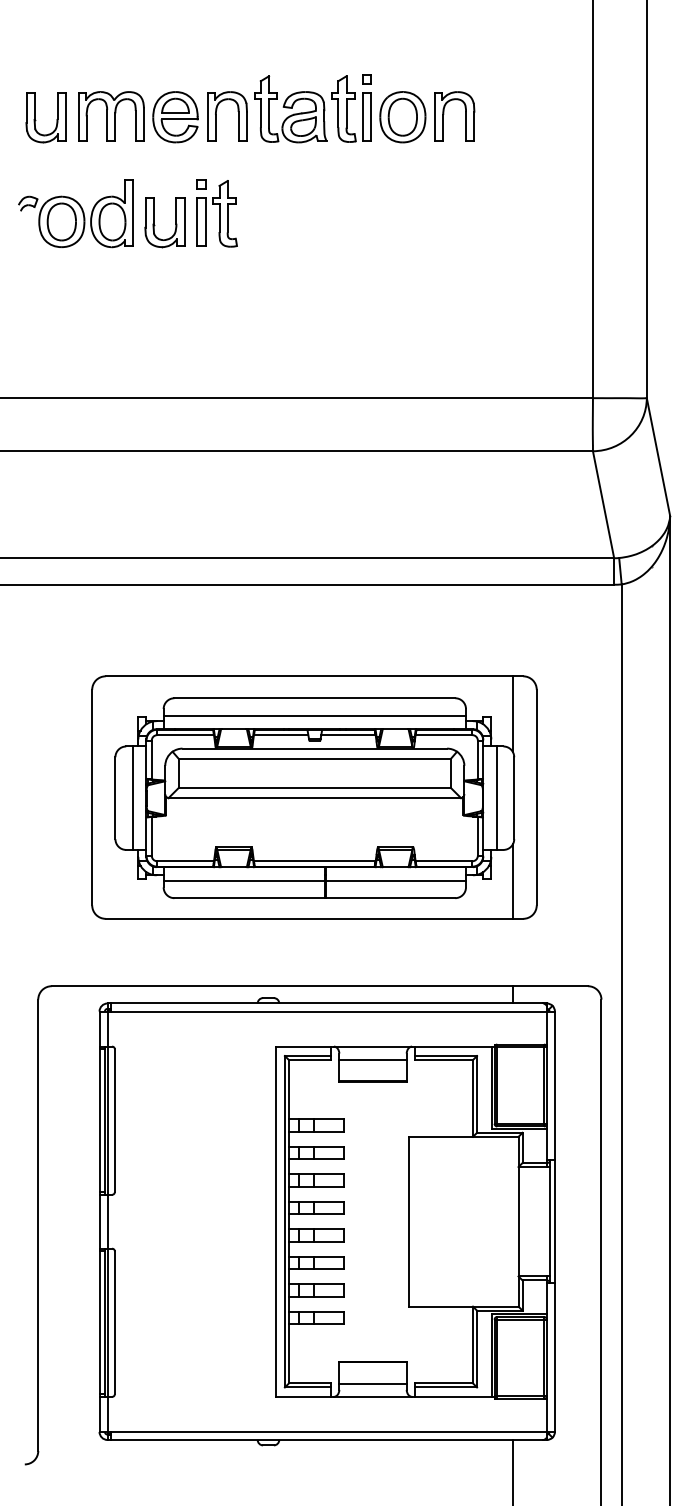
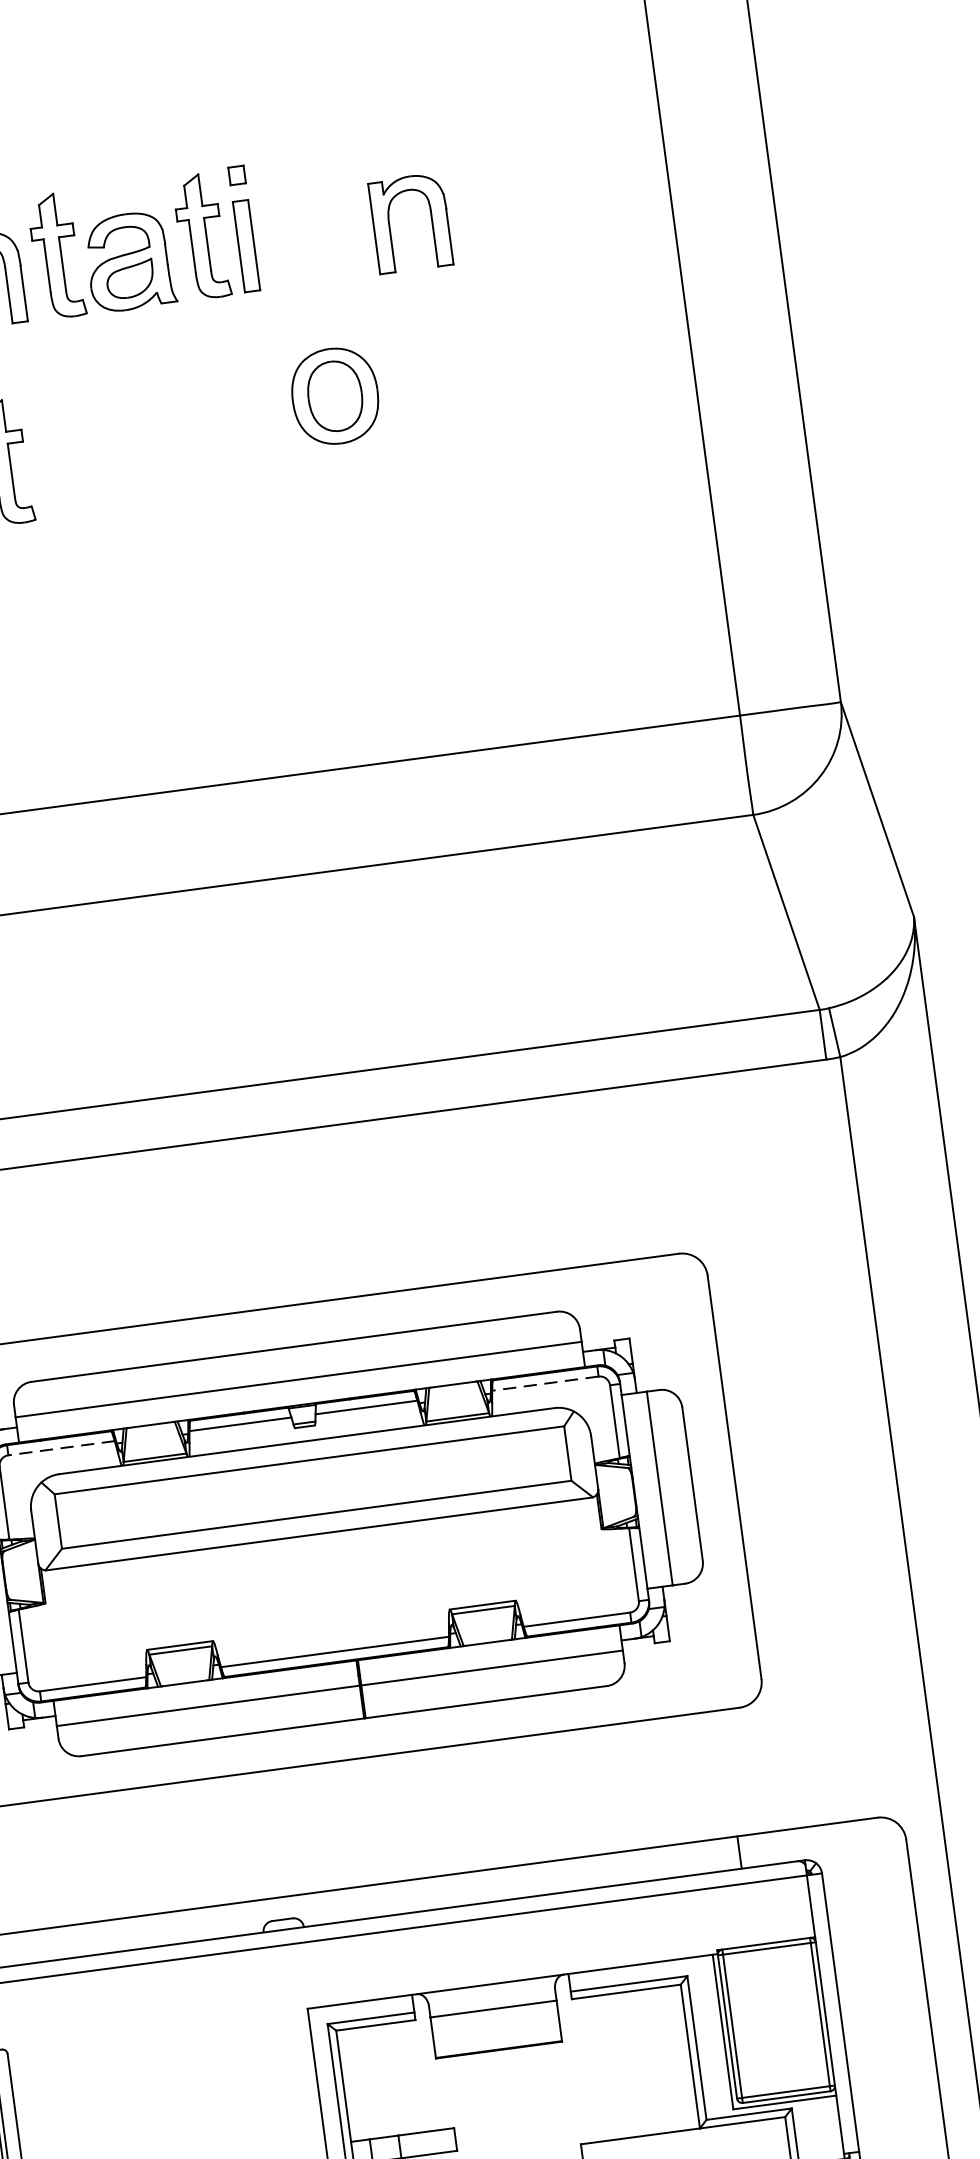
part: (402, 117) -> (334, 396), moved
line: (513, 714) -> (670, 1327), removed
line: (185, 735) -> (61, 1448), solid -> dashed
line: (443, 735) -> (544, 1384), solid -> dashed
line: (513, 880) -> (711, 1638), removed

